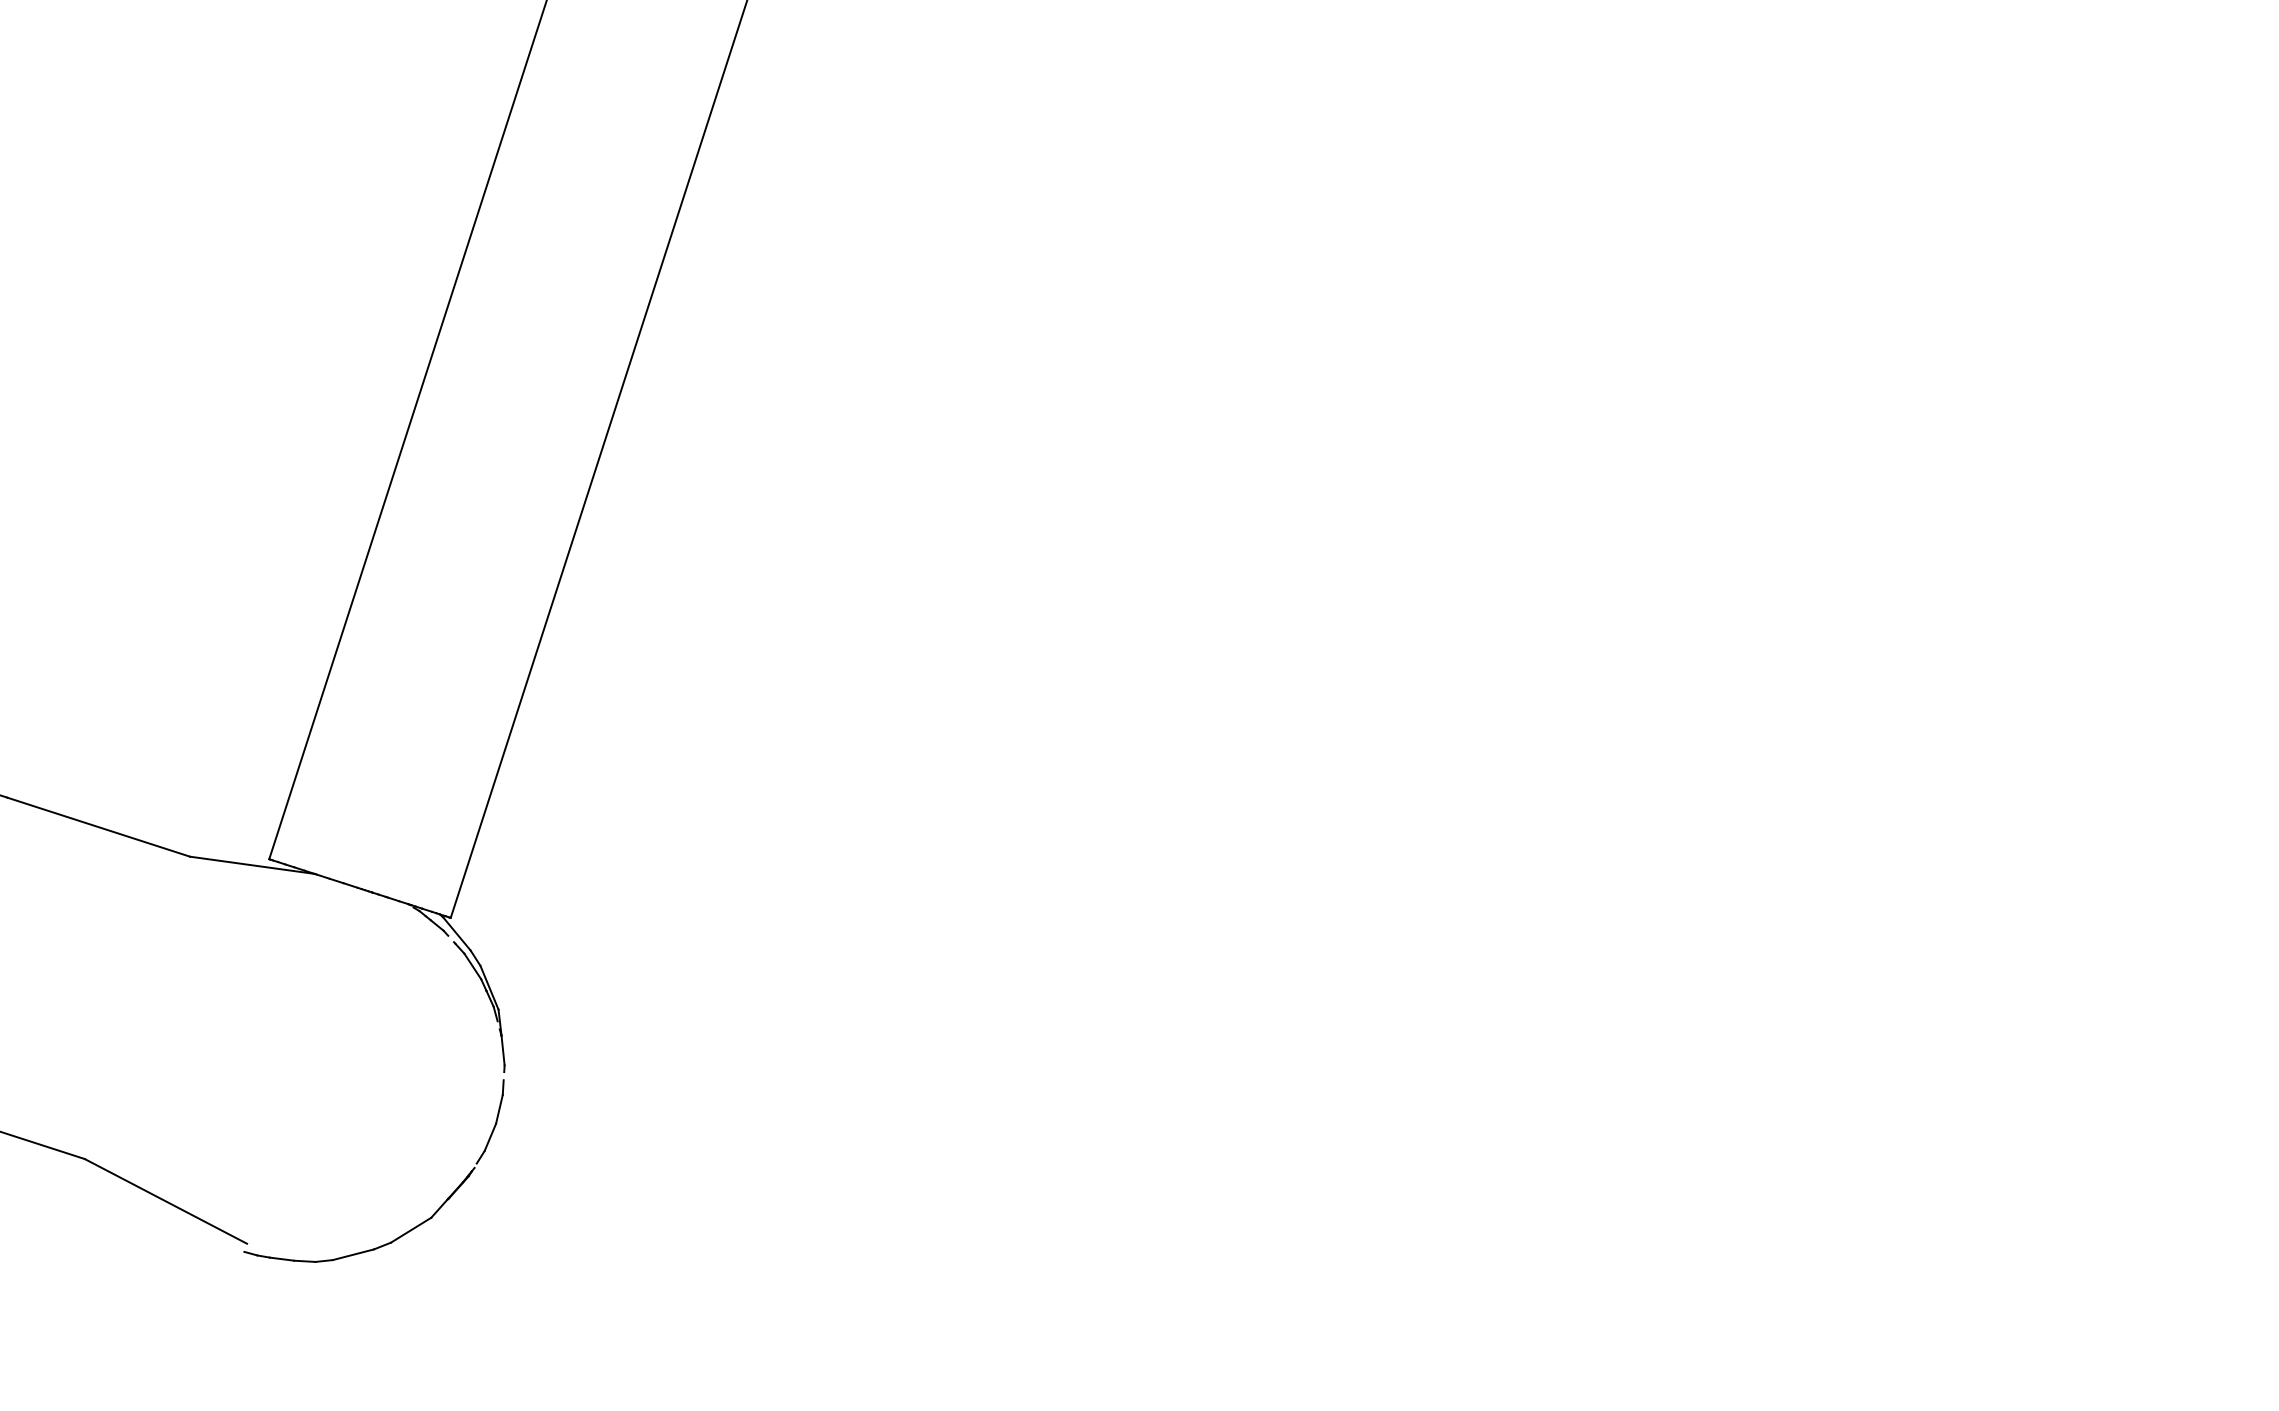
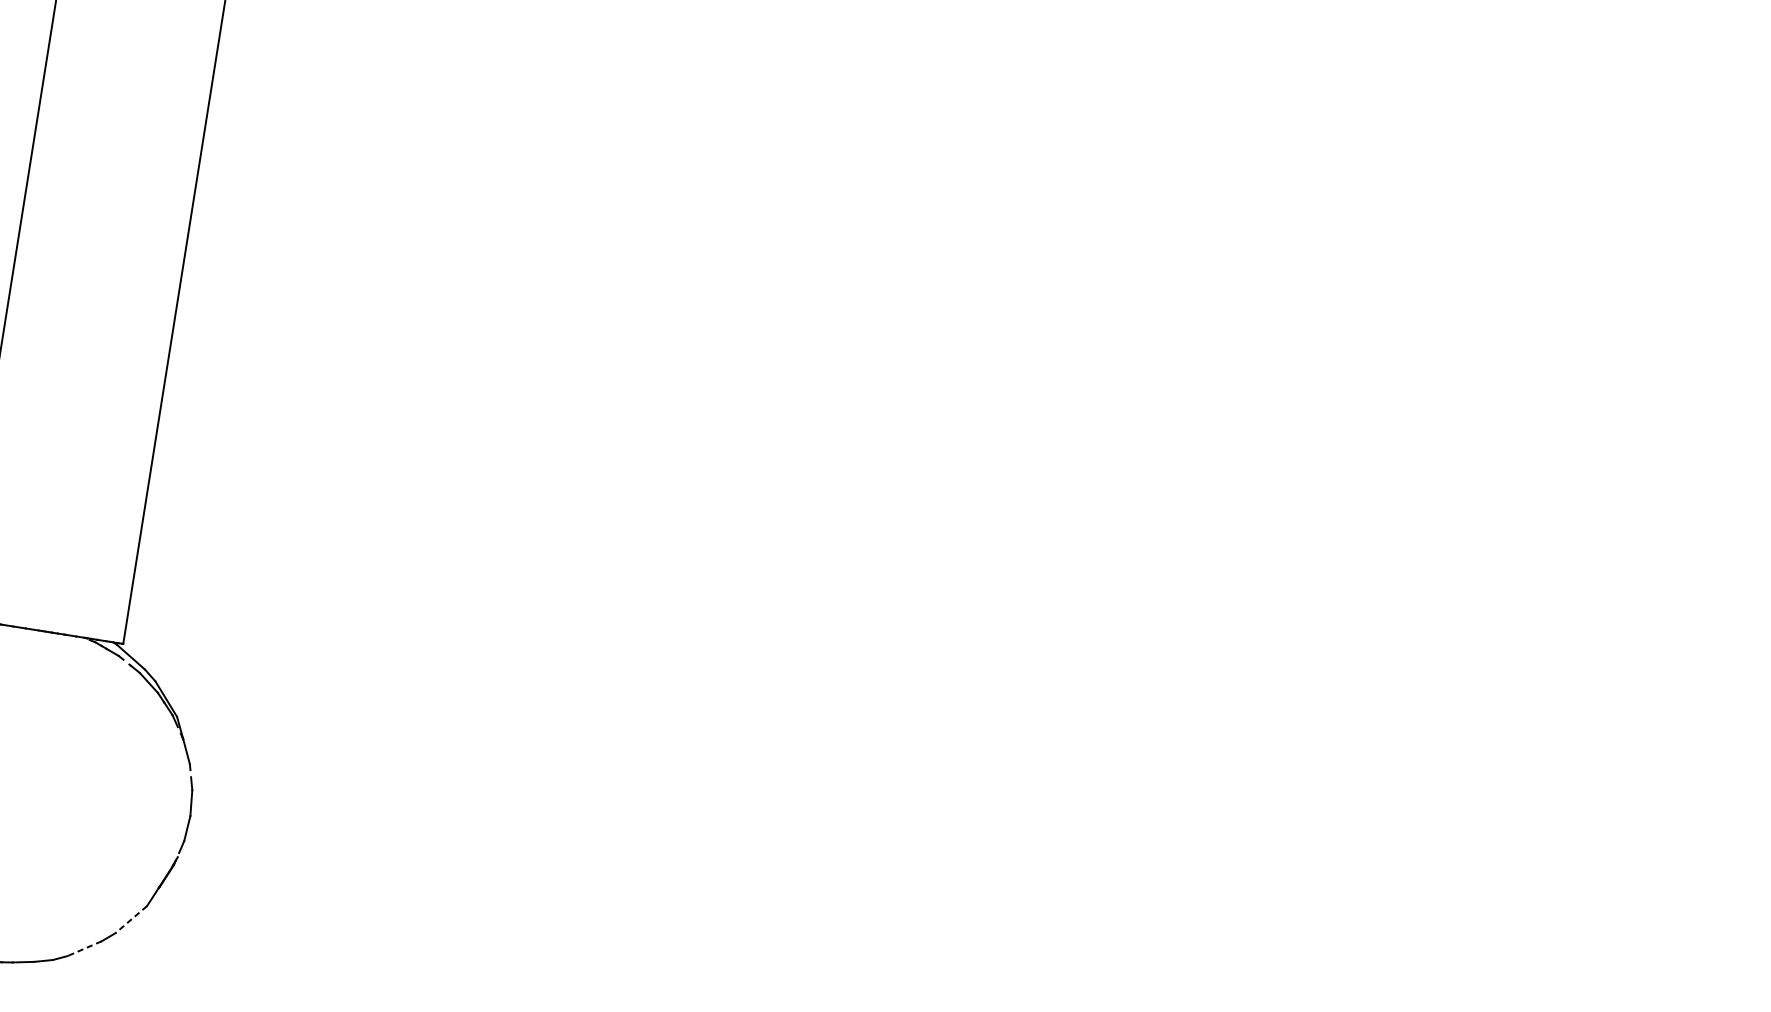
line: (411, 1230) -> (131, 919), solid -> dashed
line: (352, 1254) -> (83, 948), solid -> dashed

